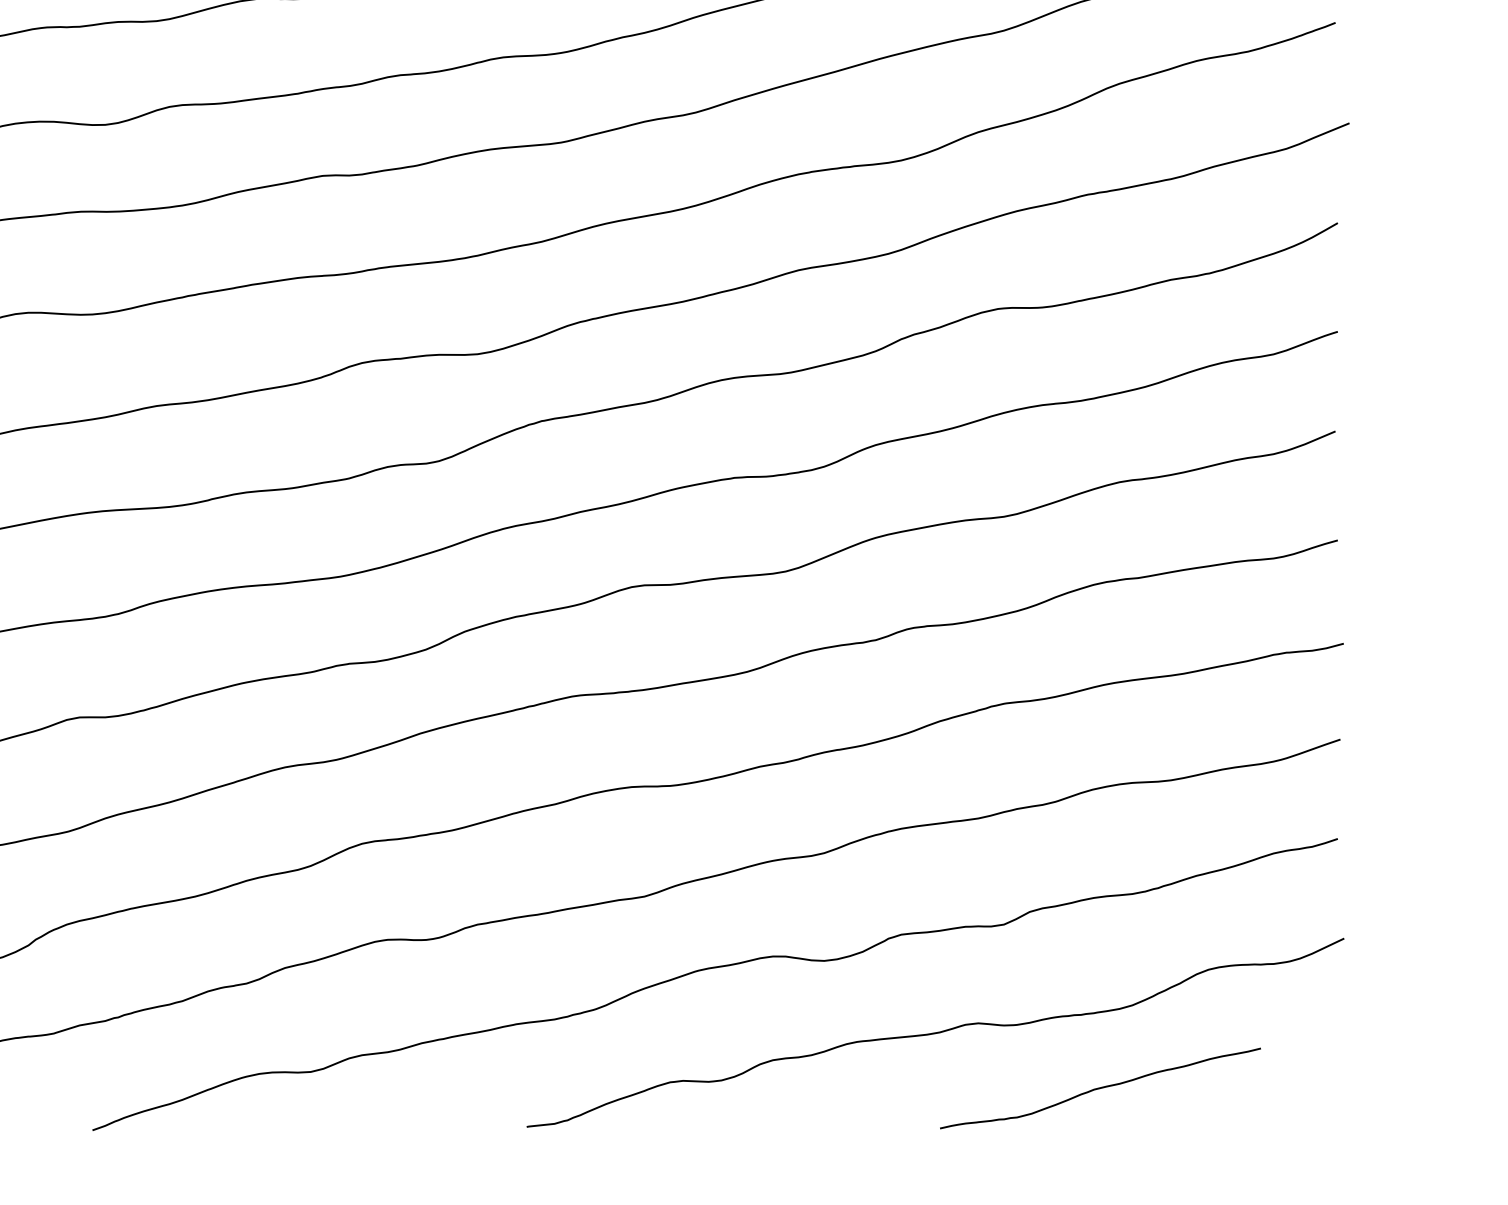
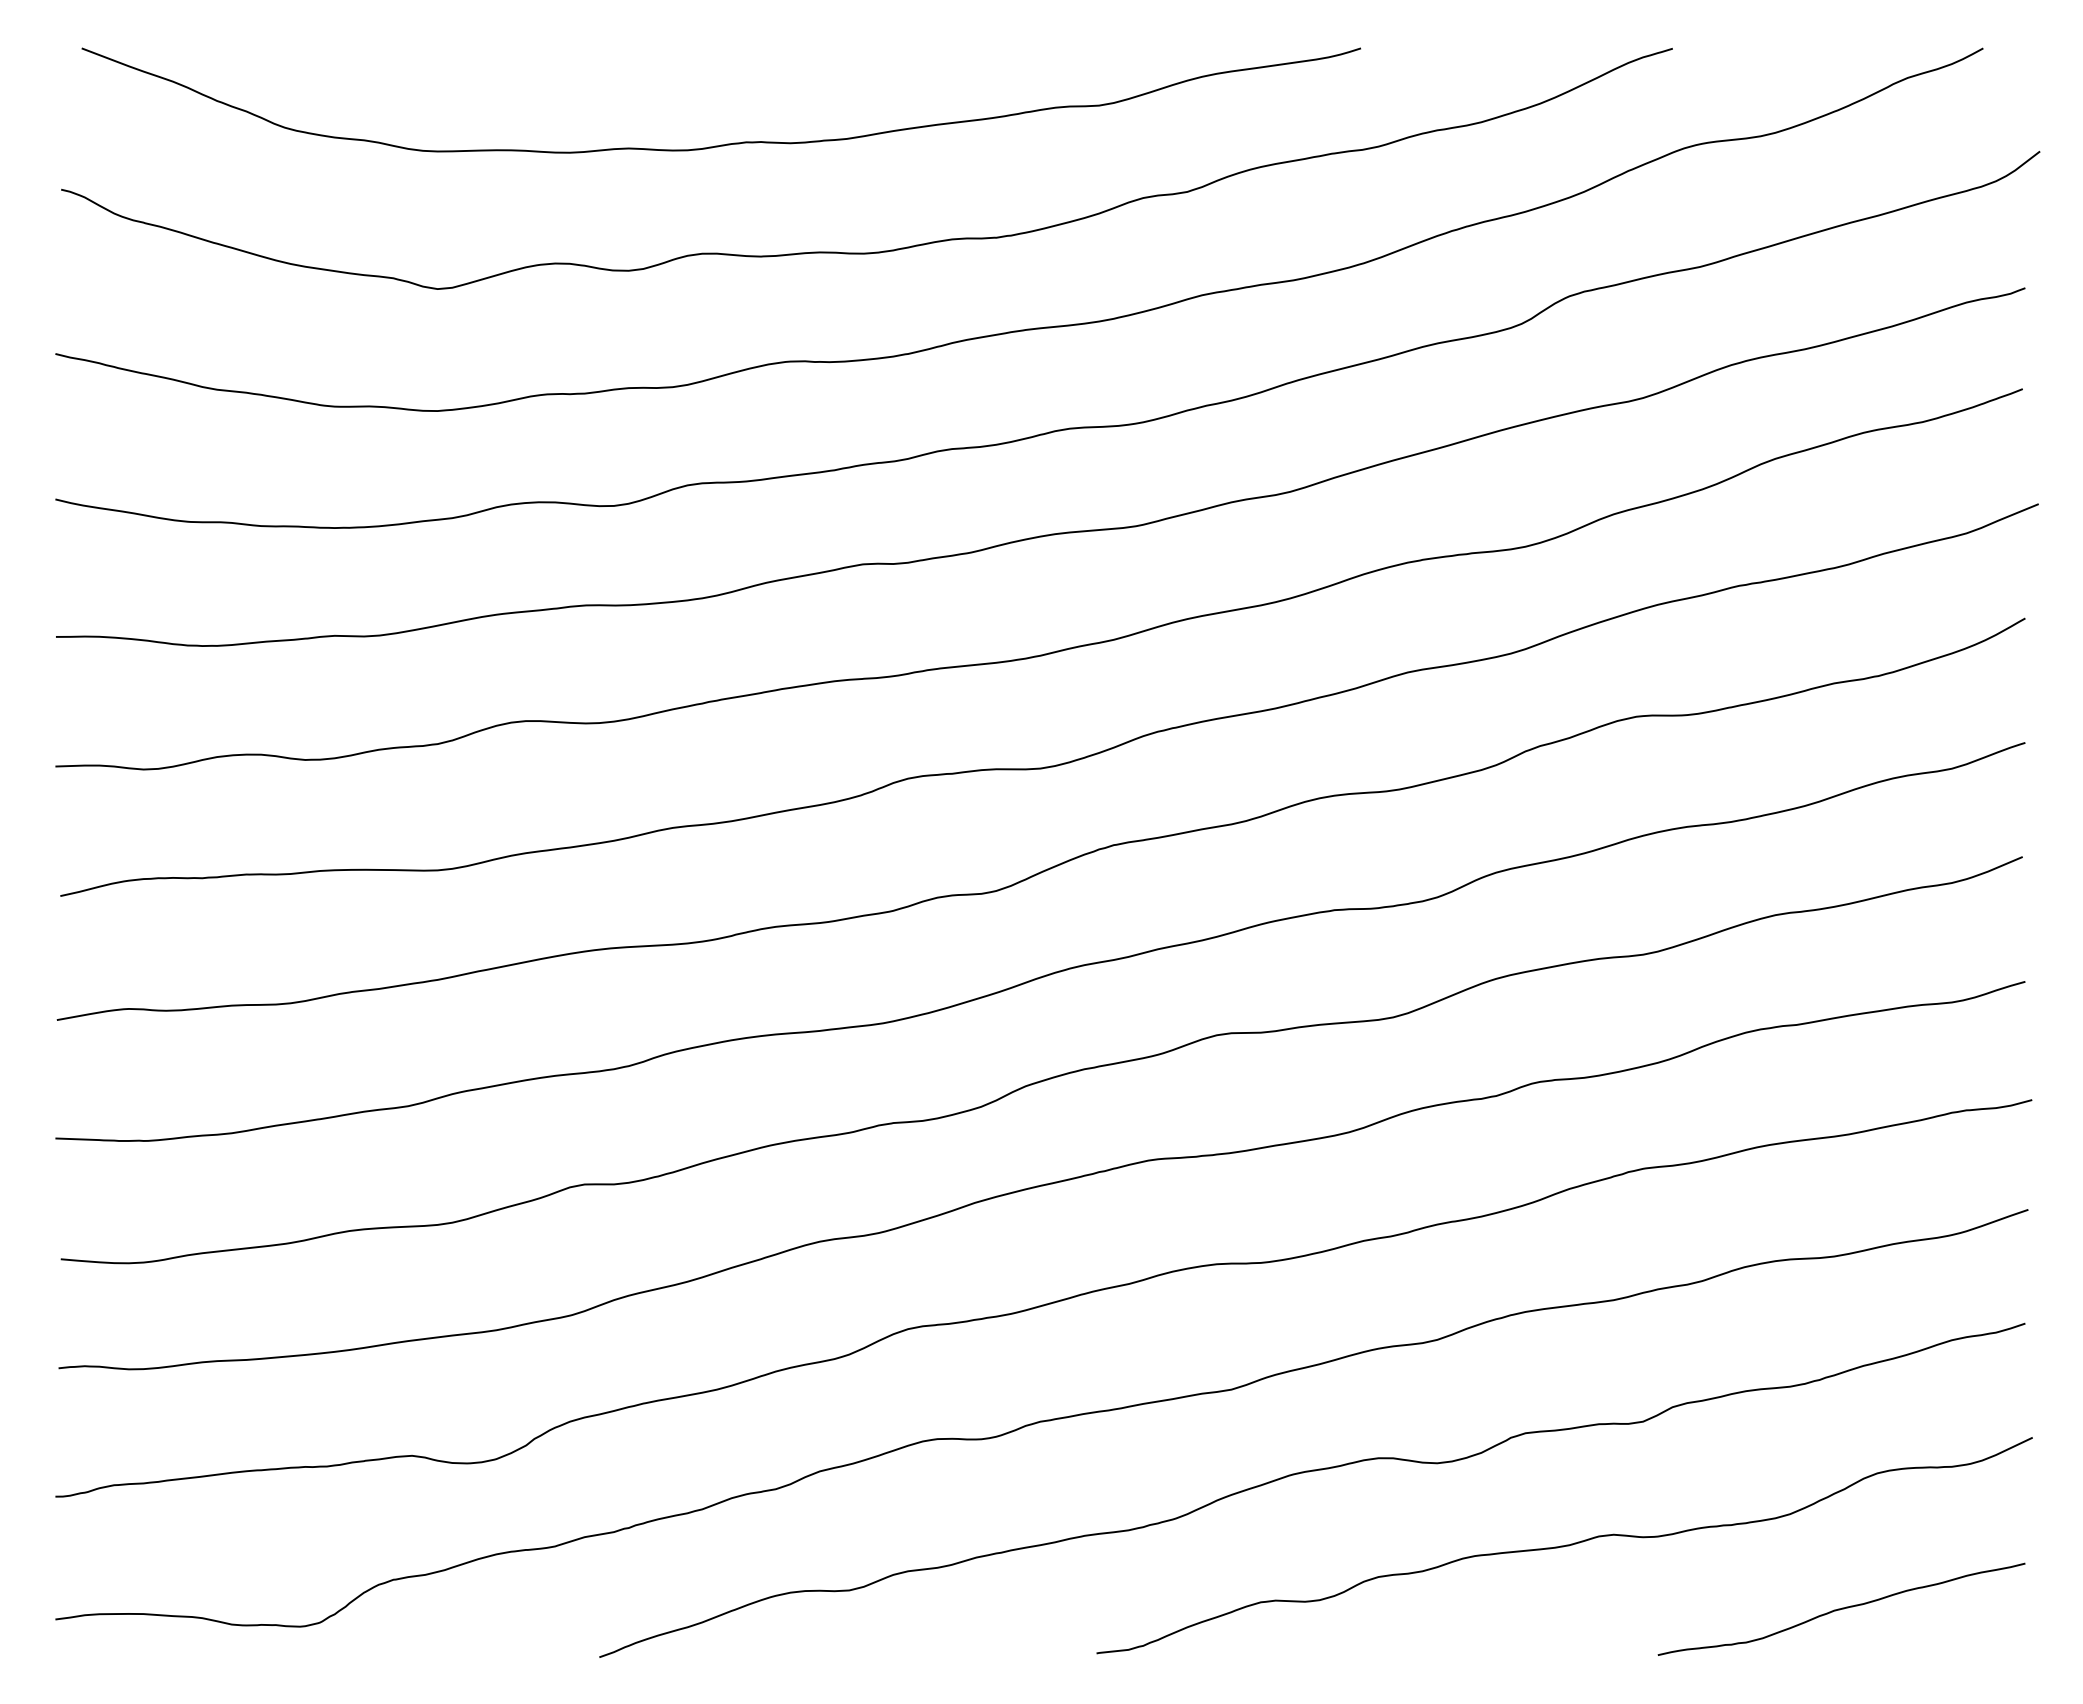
curve: (1100, 1087) -> (1841, 1608), moved

